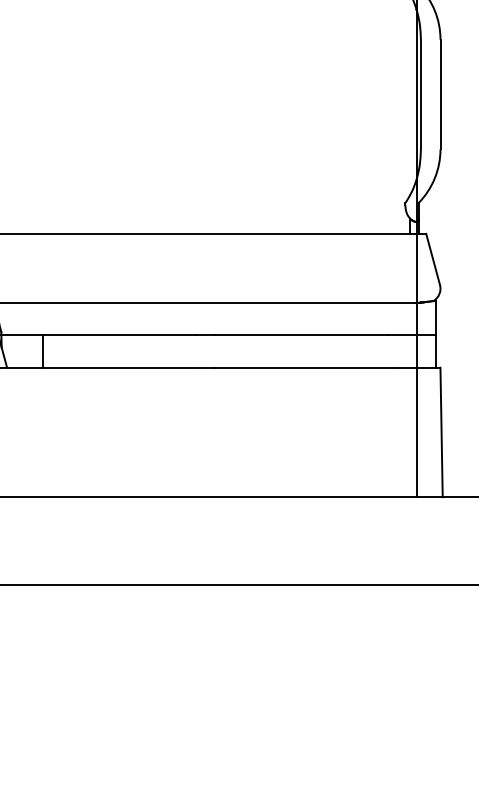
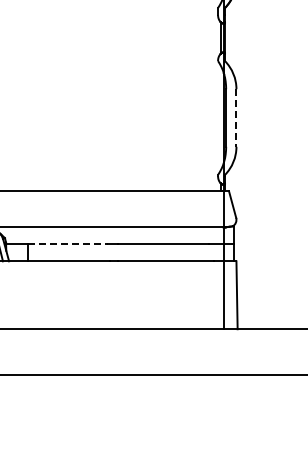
line: (440, 95) -> (236, 118), solid -> dashed
line: (120, 335) -> (68, 244), solid -> dashed

